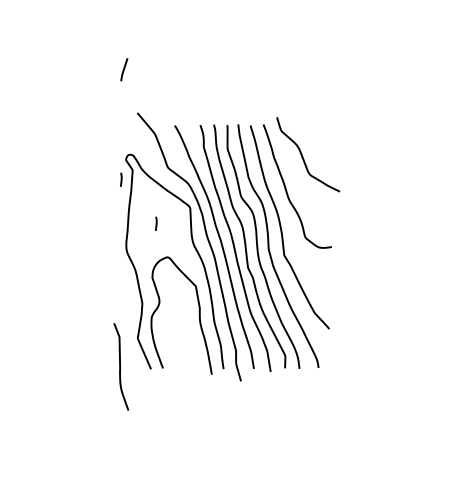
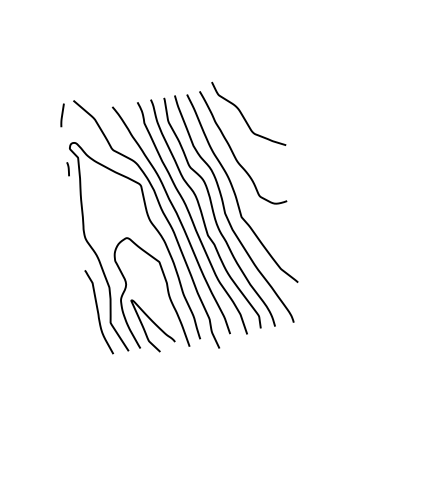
line: (124, 69) -> (62, 115), moved
line: (156, 223) -> (110, 206), removed
curve: (179, 345) -> (152, 323), added
curve: (120, 366) -> (98, 311), moved

